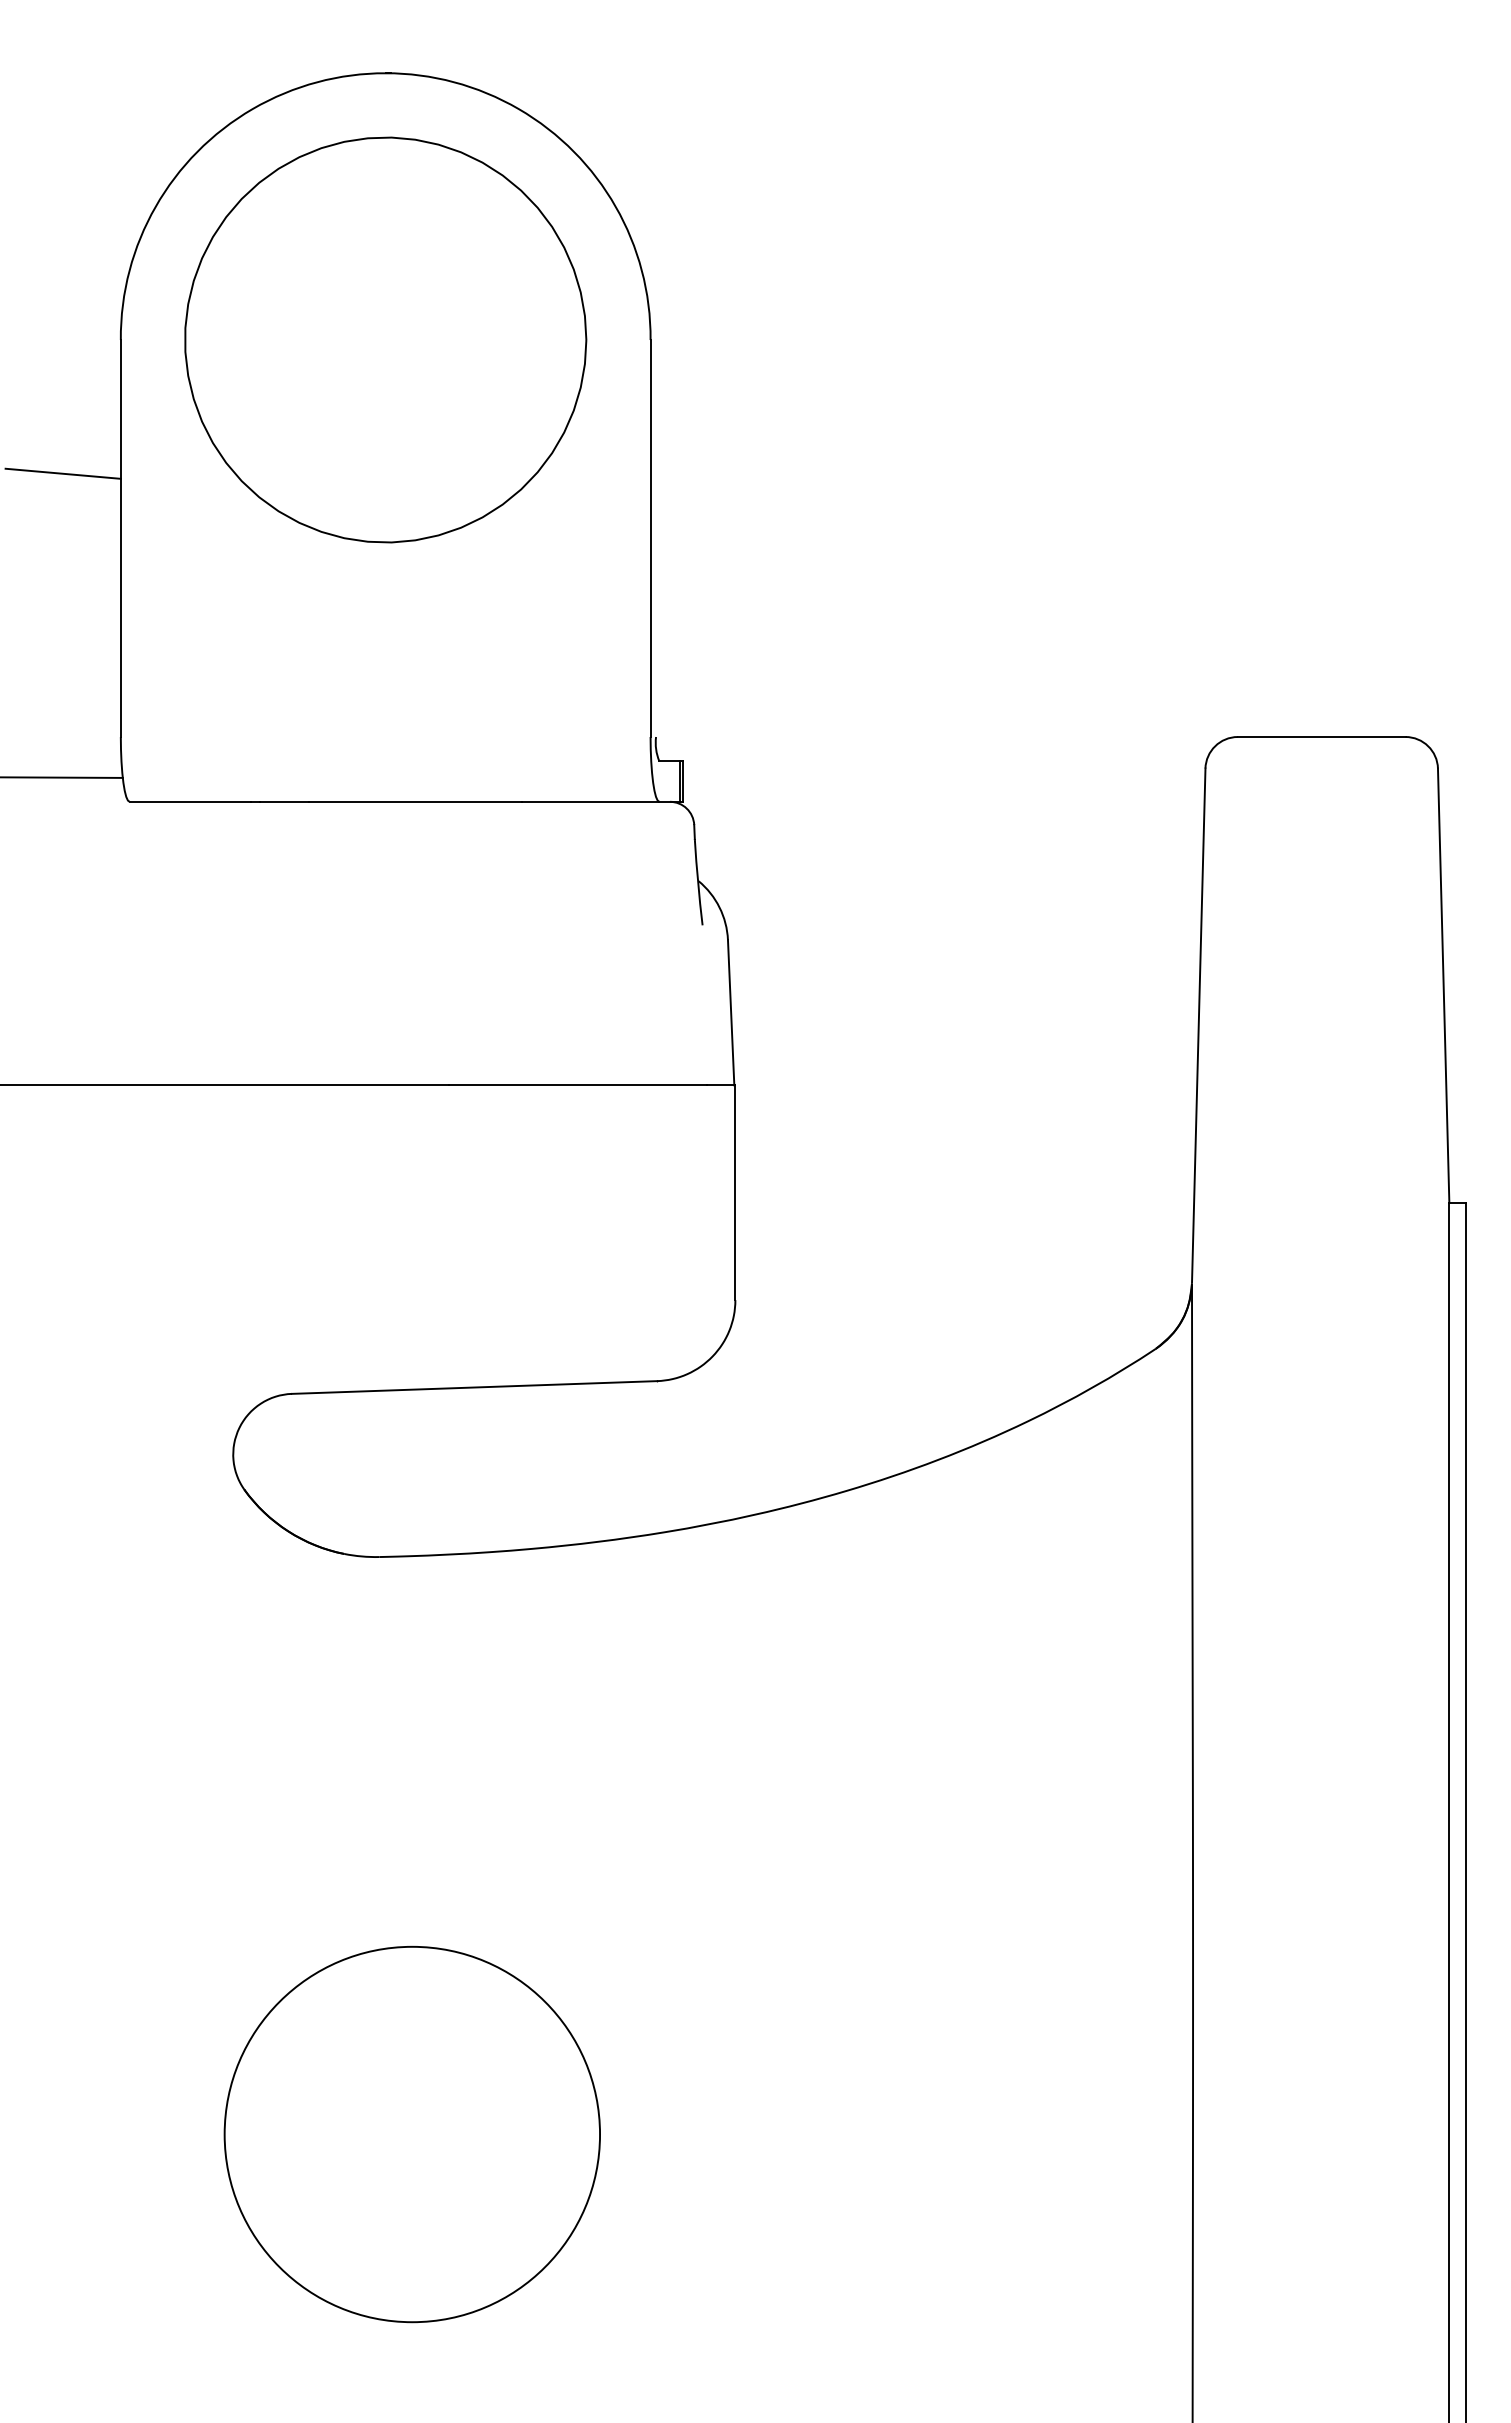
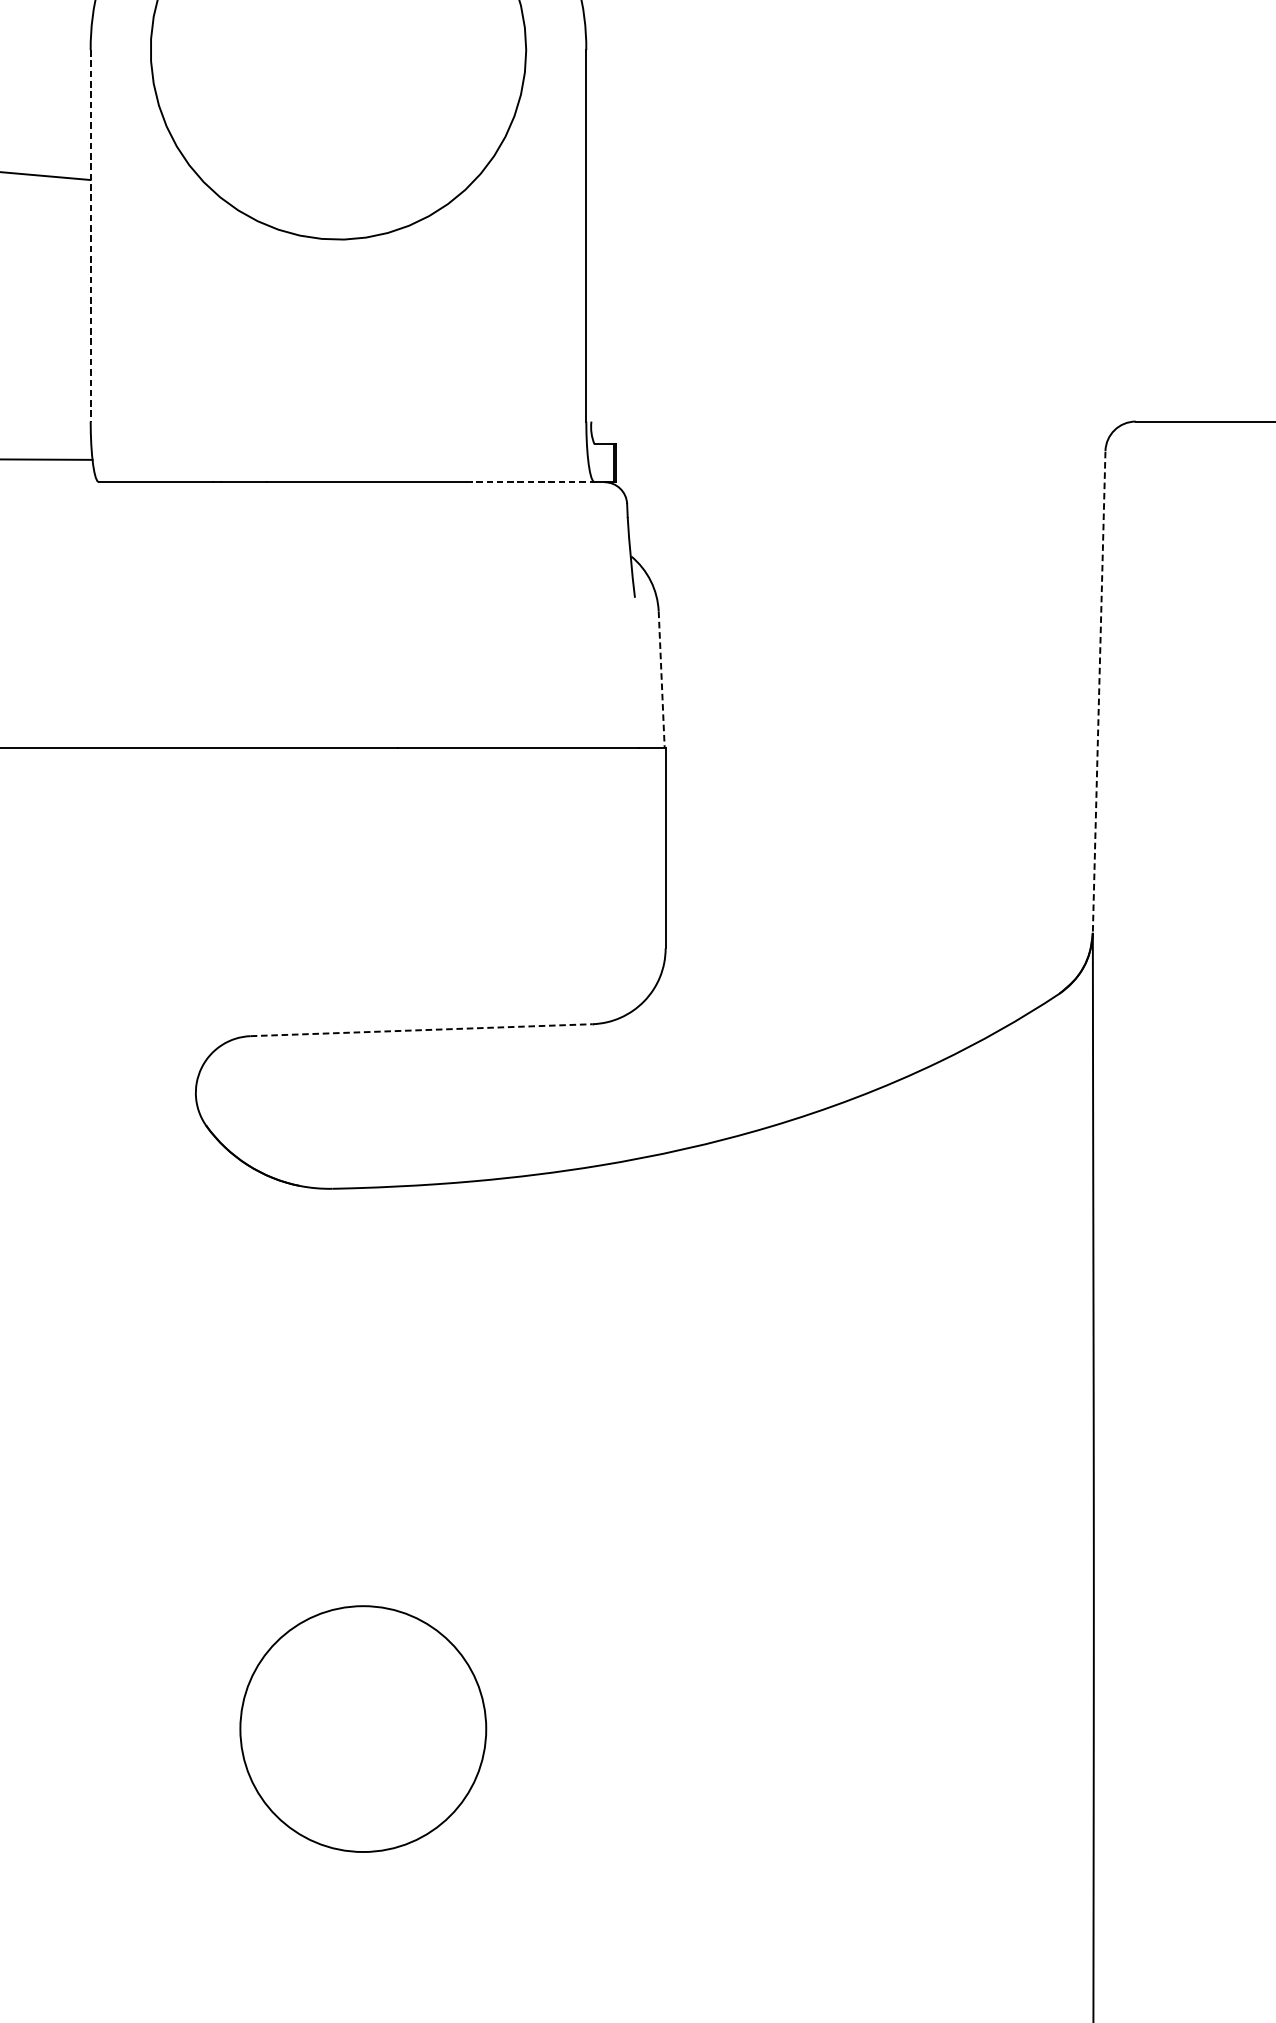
line: (120, 539) -> (90, 236), solid -> dashed
line: (590, 801) -> (530, 481), solid -> dashed
line: (731, 1012) -> (662, 679), solid -> dashed
line: (1198, 1025) -> (1098, 691), solid -> dashed
line: (474, 1387) -> (421, 1030), solid -> dashed
circle: (411, 2134) -> (362, 1729), size x0.7

